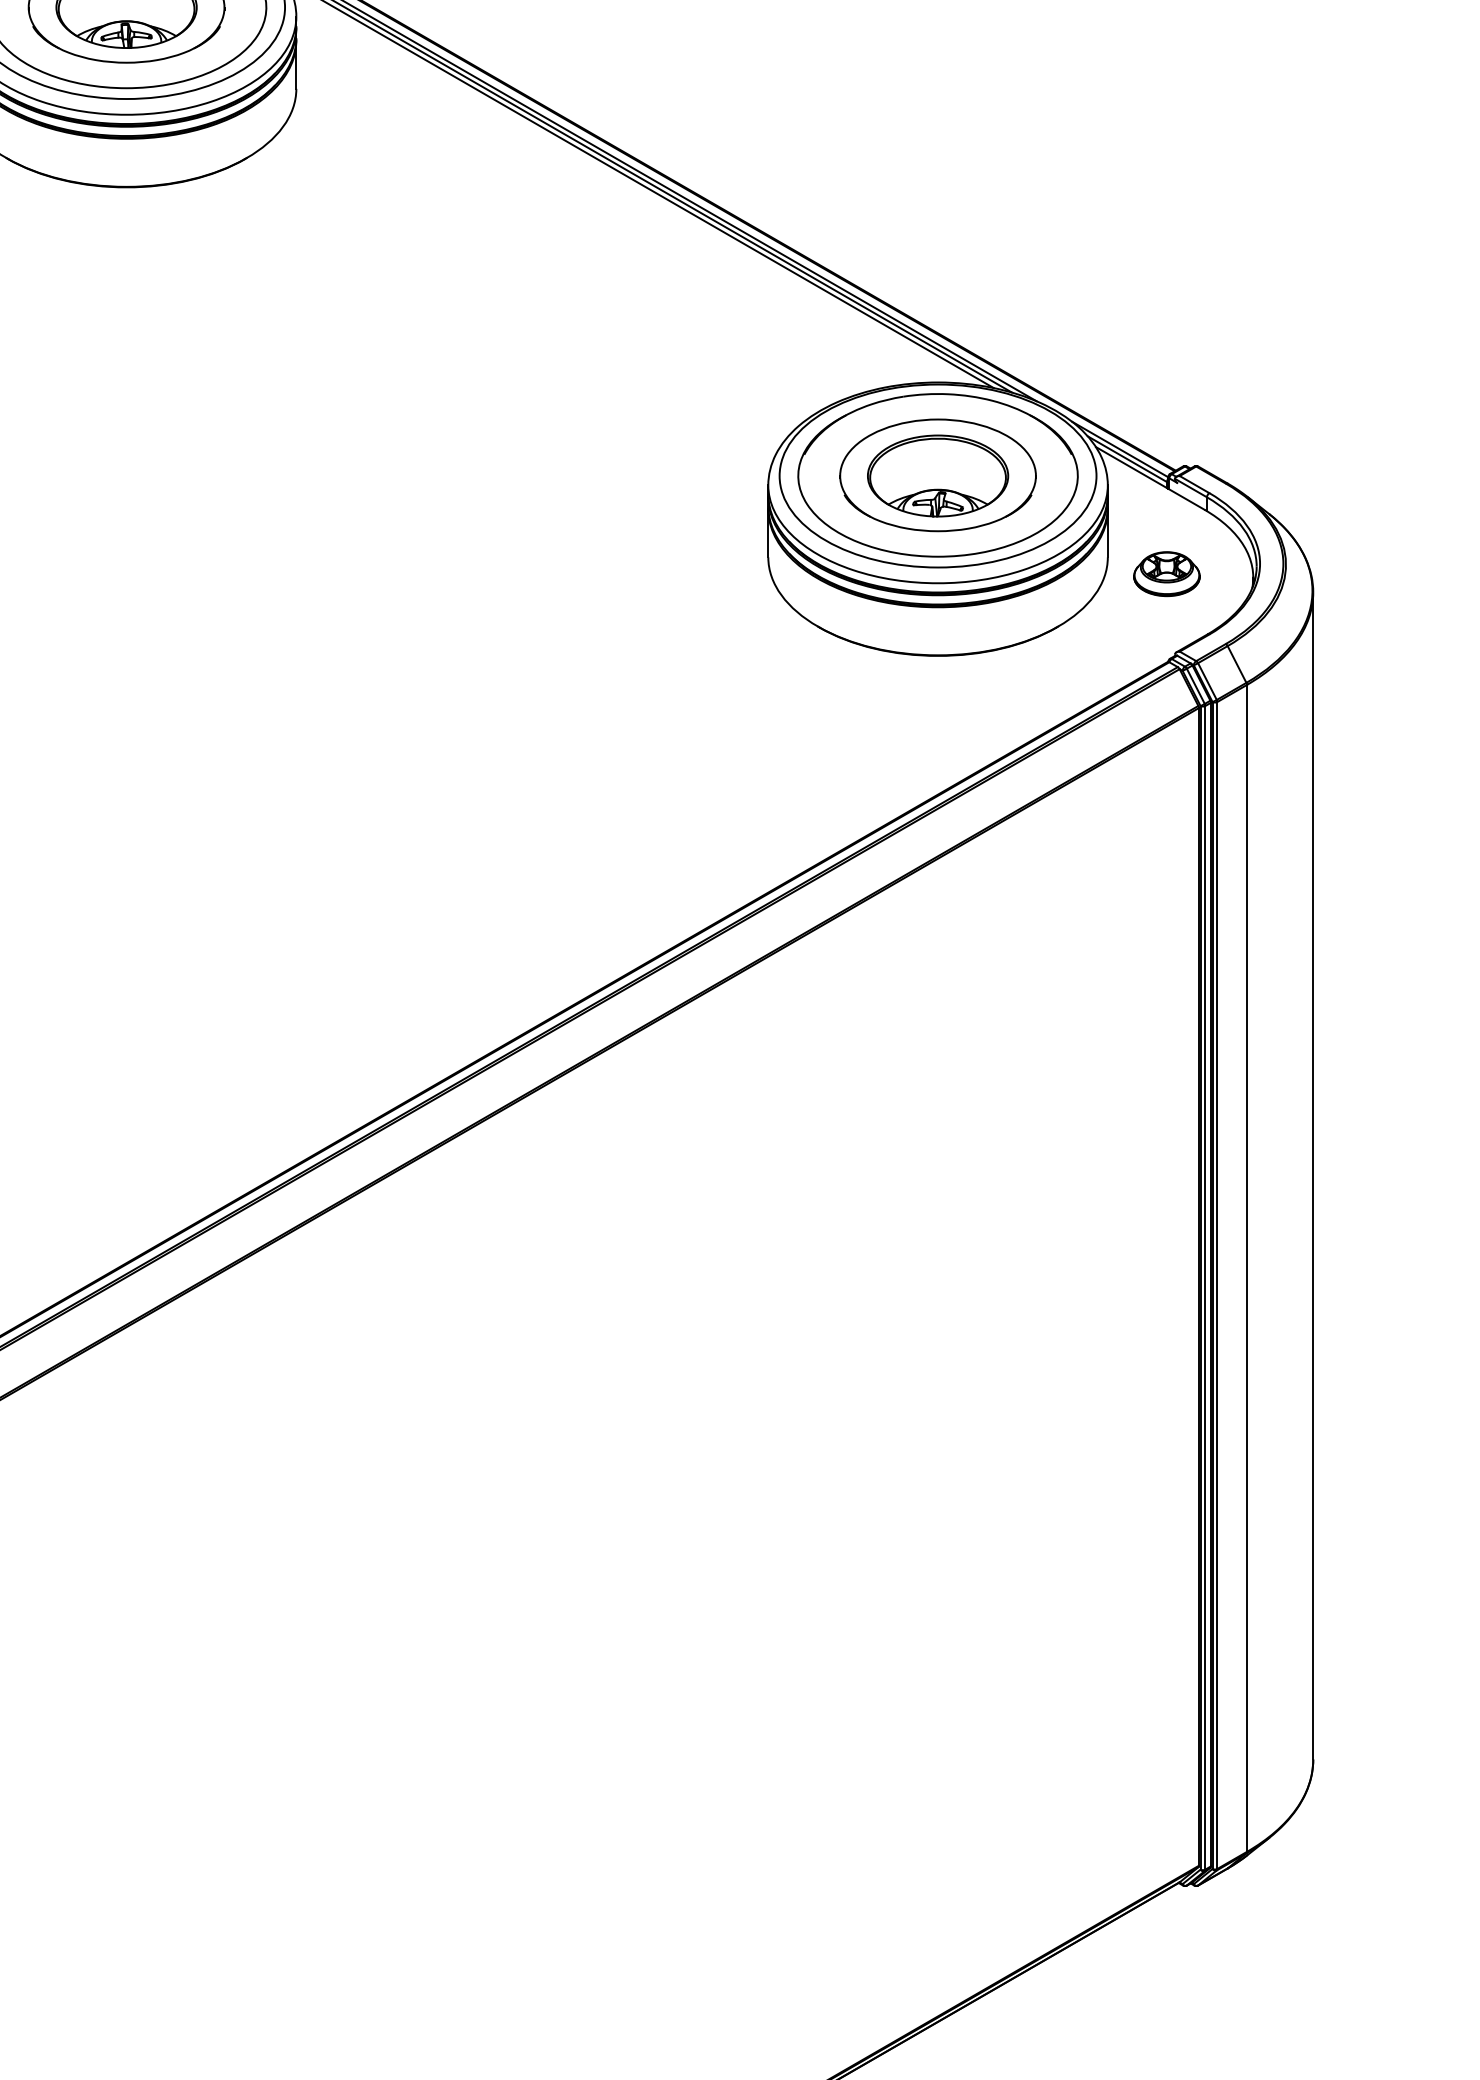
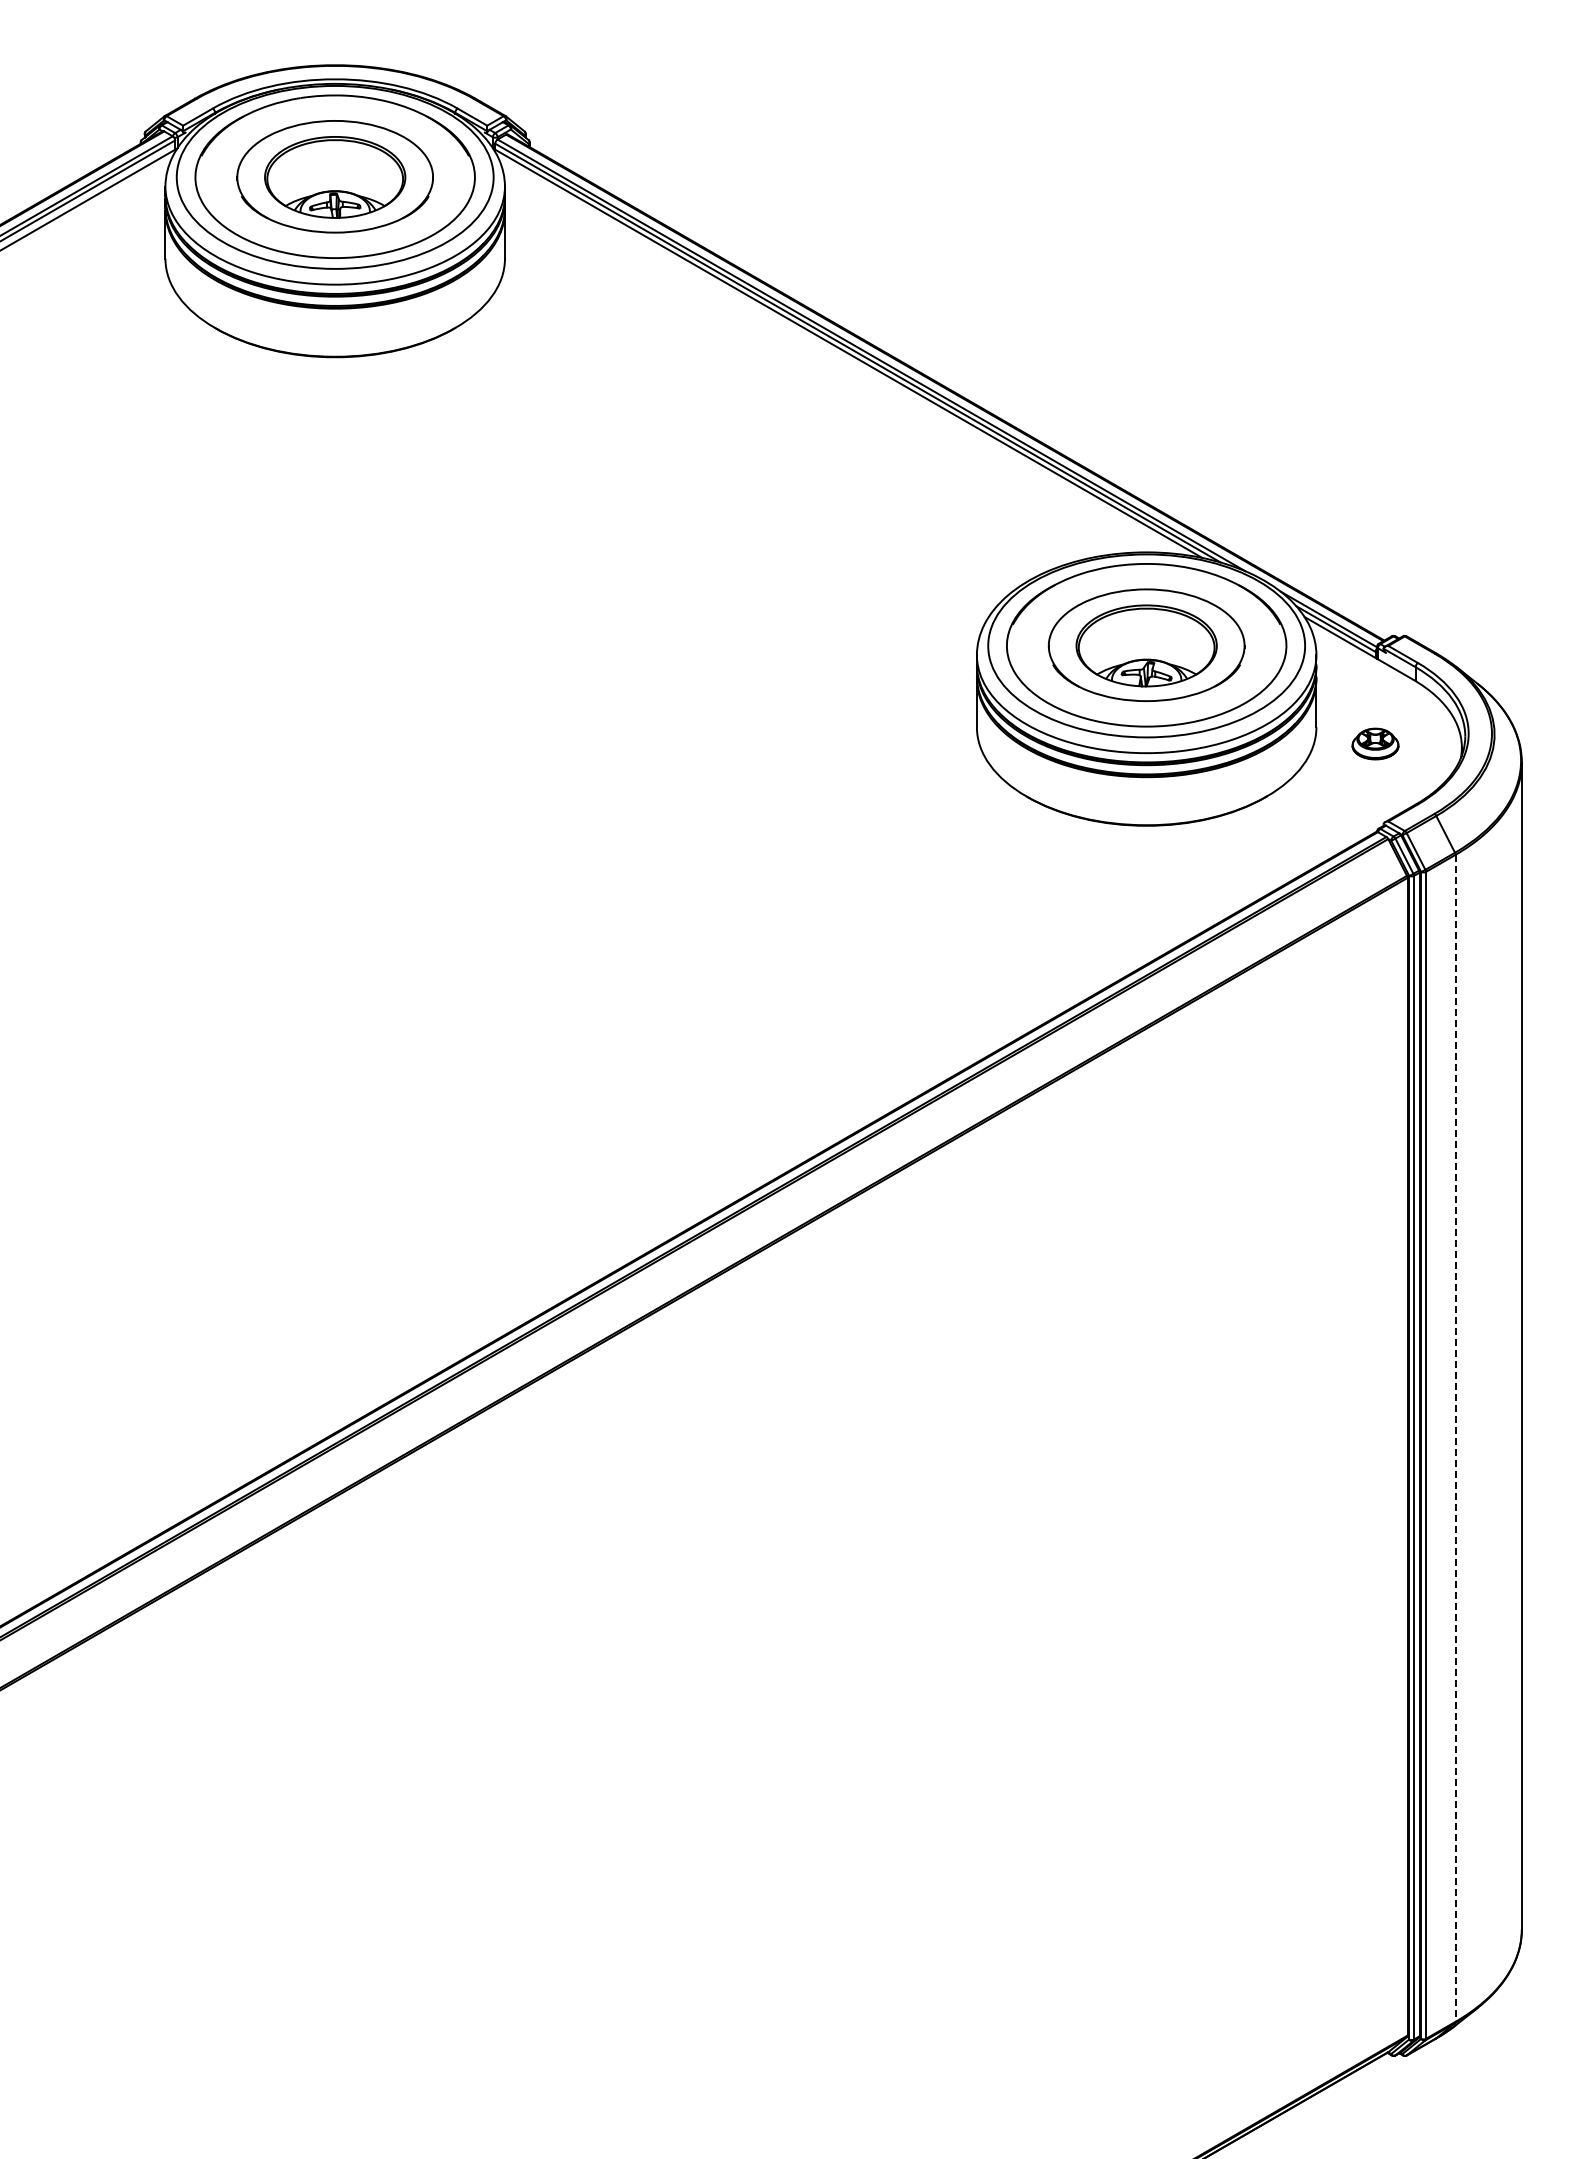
part: (1166, 573) -> (1375, 743), size x0.7
line: (1246, 1268) -> (1455, 1438), solid -> dashed

